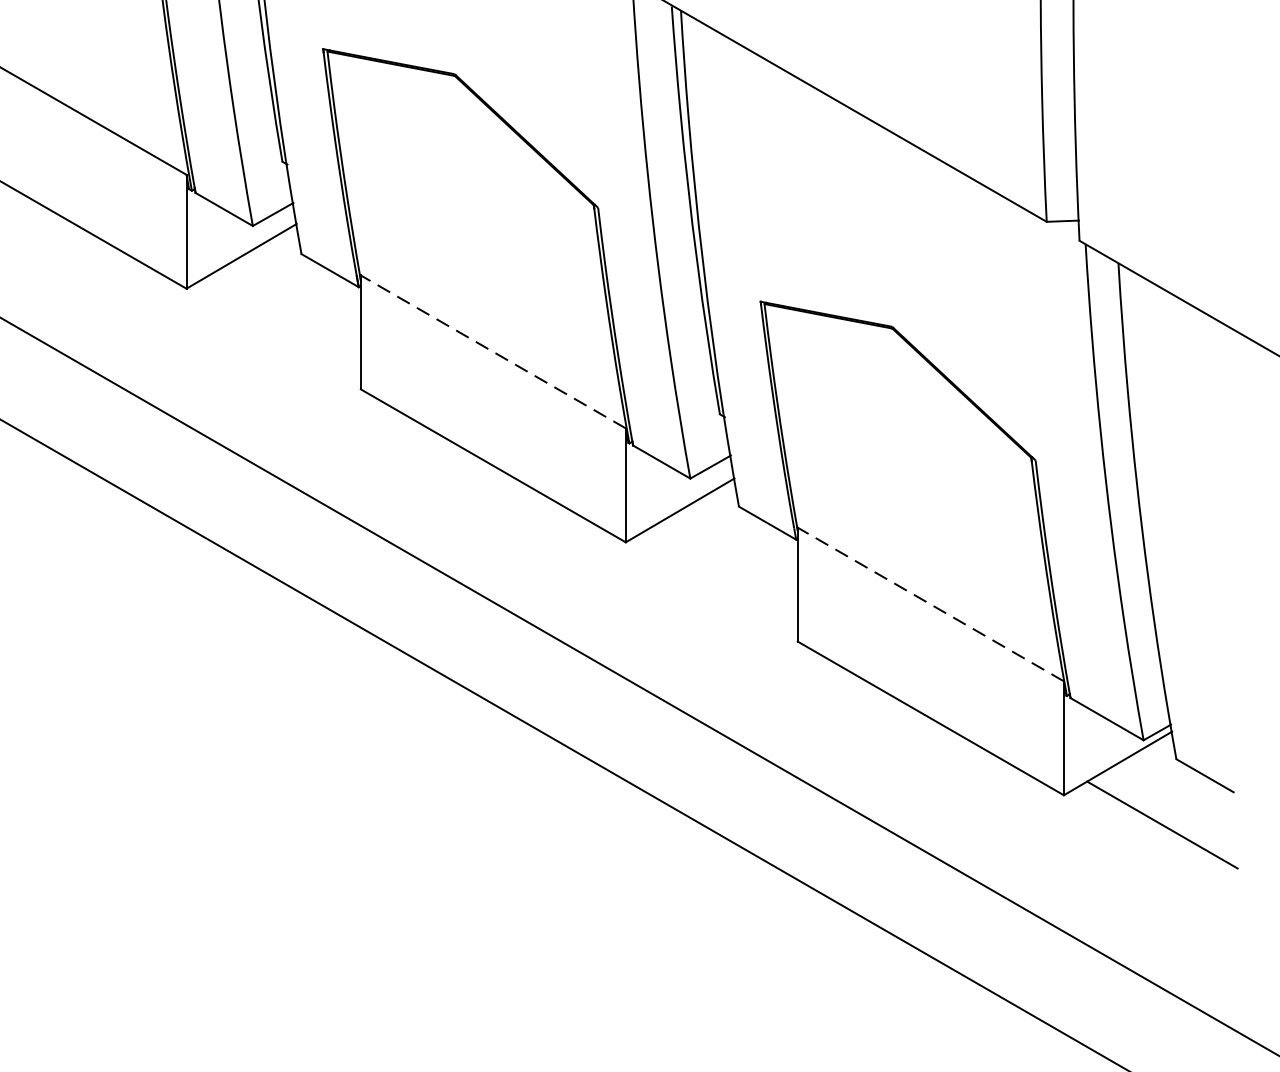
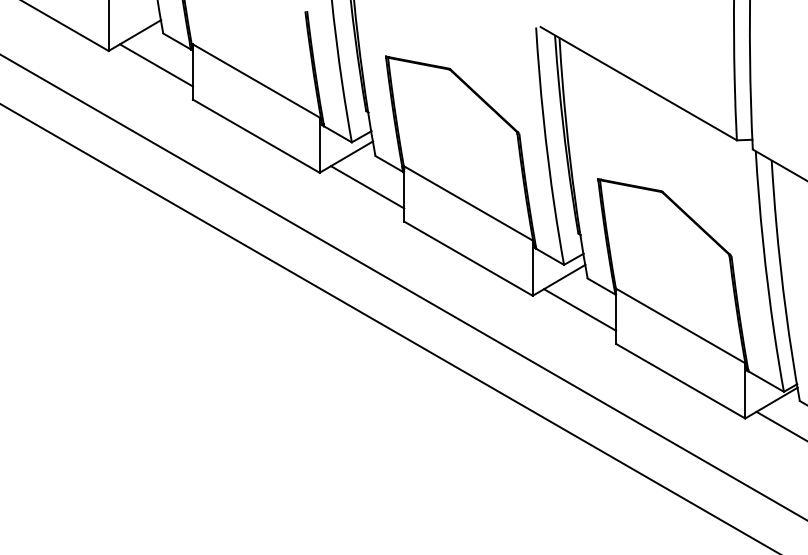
line: (285, 319) -> (367, 187), added
line: (493, 352) -> (468, 203), dashed -> solid
line: (724, 570) -> (580, 309), added
line: (930, 603) -> (680, 325), dashed -> solid

